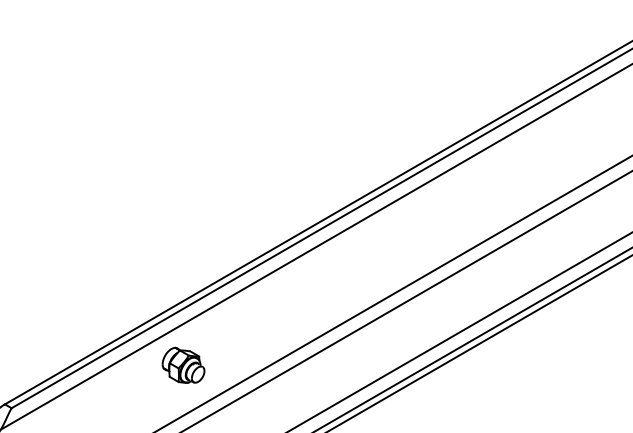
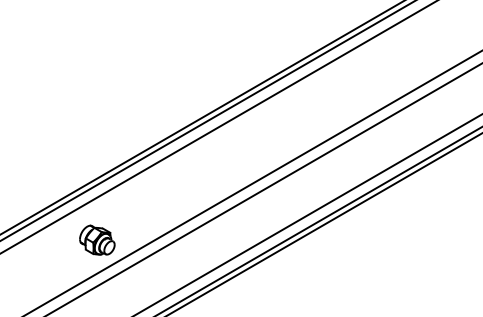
part: (183, 364) -> (97, 239), moved

